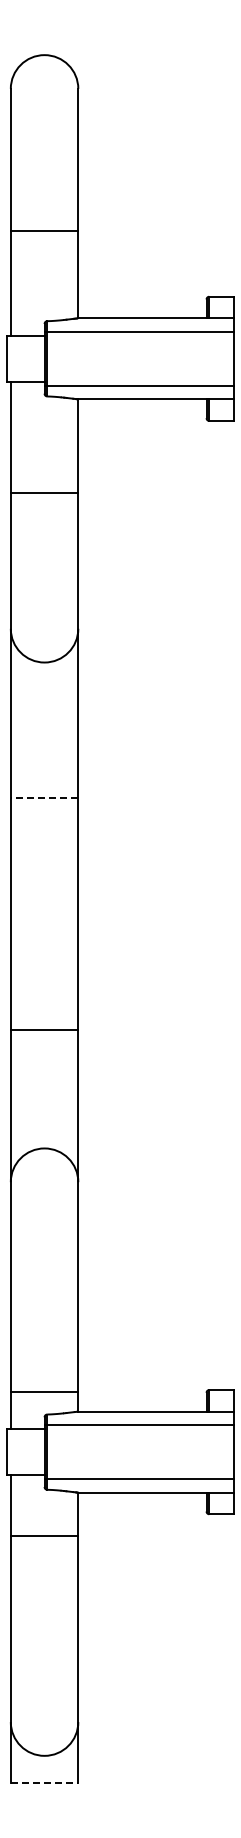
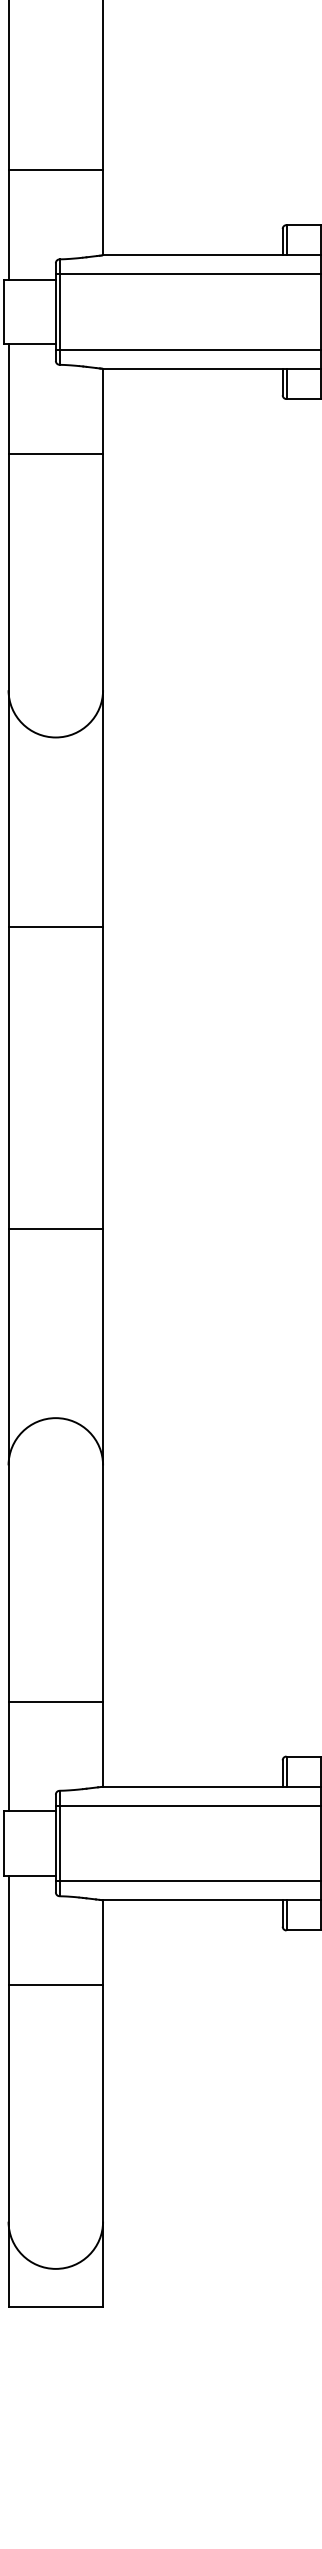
line: (44, 230) -> (55, 170), moved
line: (44, 493) -> (55, 454), moved
line: (44, 797) -> (55, 926), dashed -> solid
line: (44, 1030) -> (55, 1229), moved
line: (44, 1391) -> (55, 1701), moved
line: (44, 1536) -> (55, 1985), moved
line: (44, 1782) -> (55, 2306), dashed -> solid

